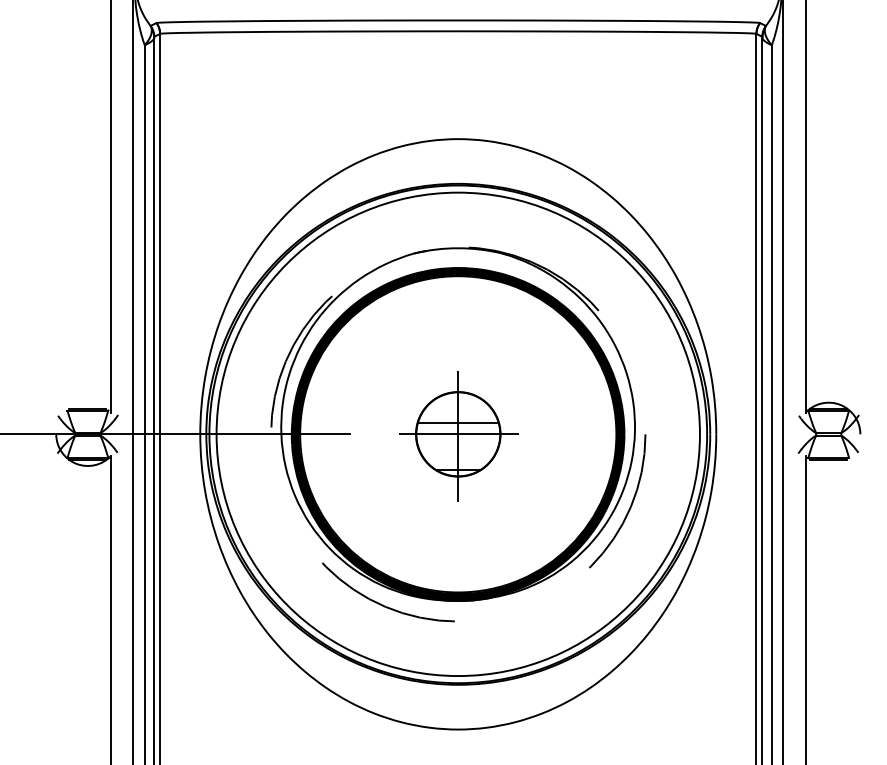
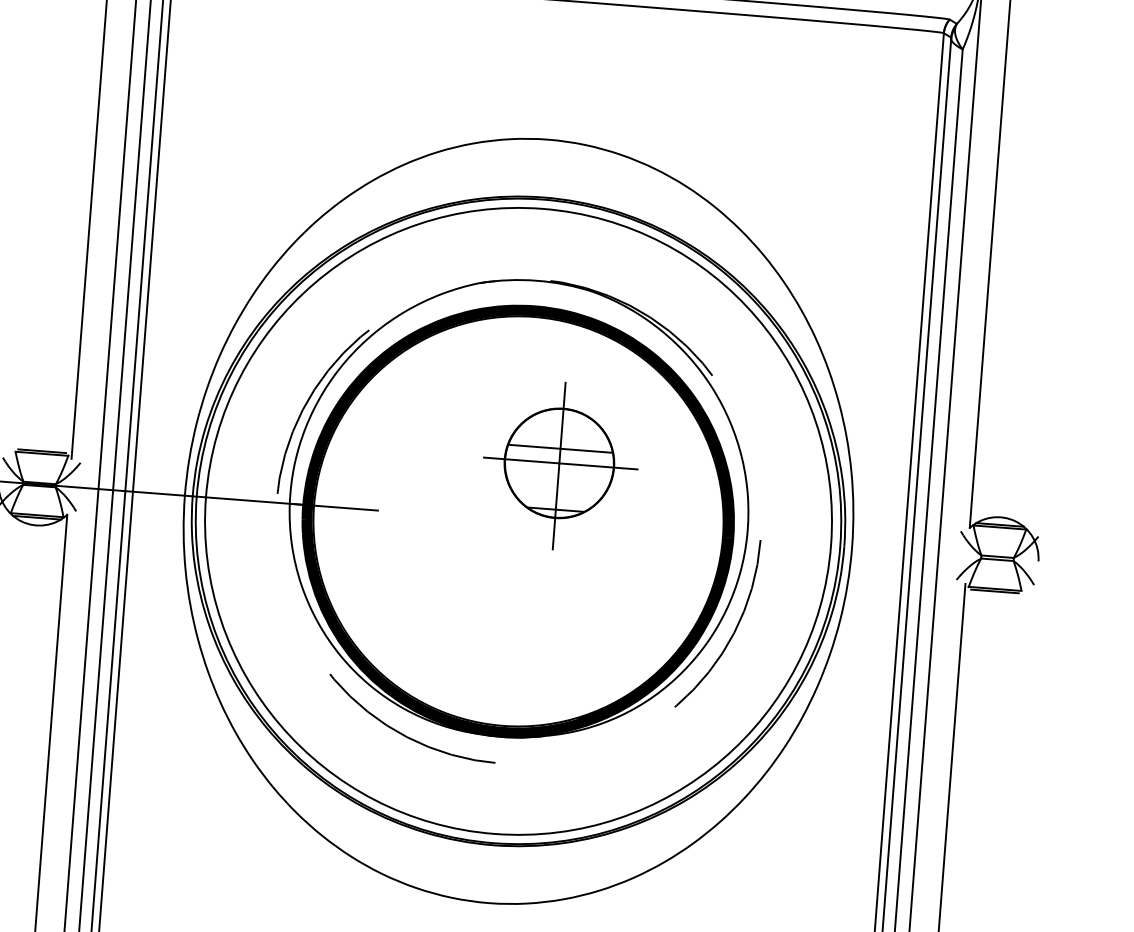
part: (458, 436) -> (559, 466), moved

